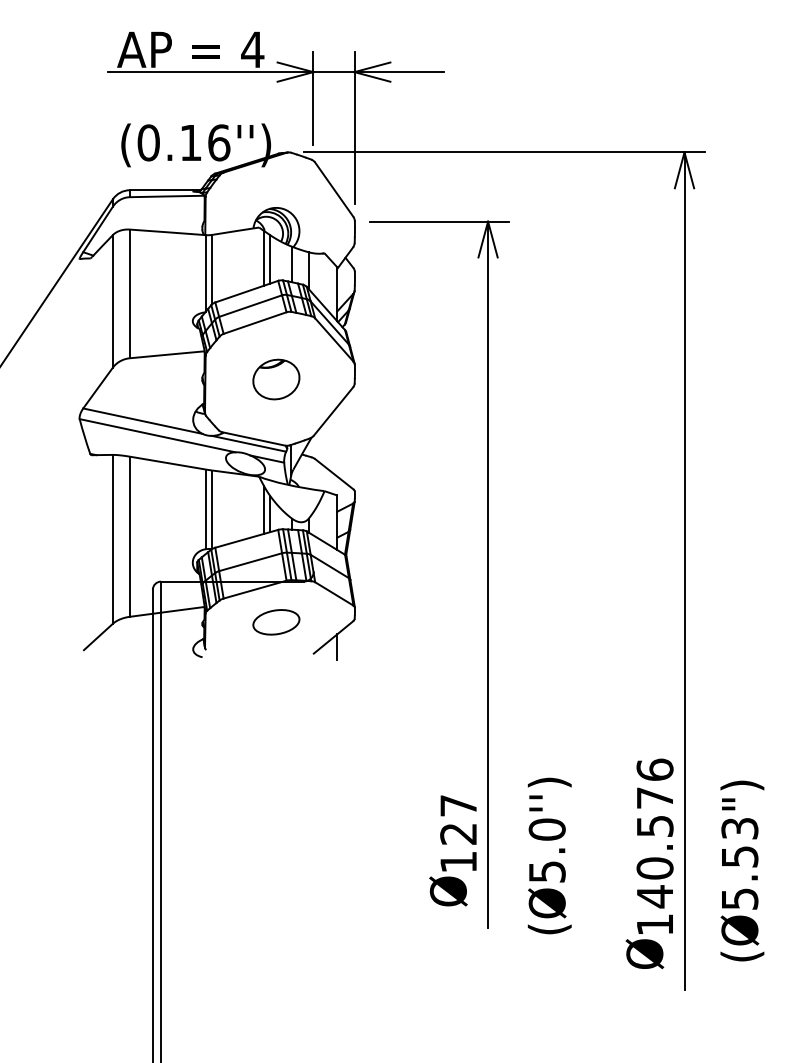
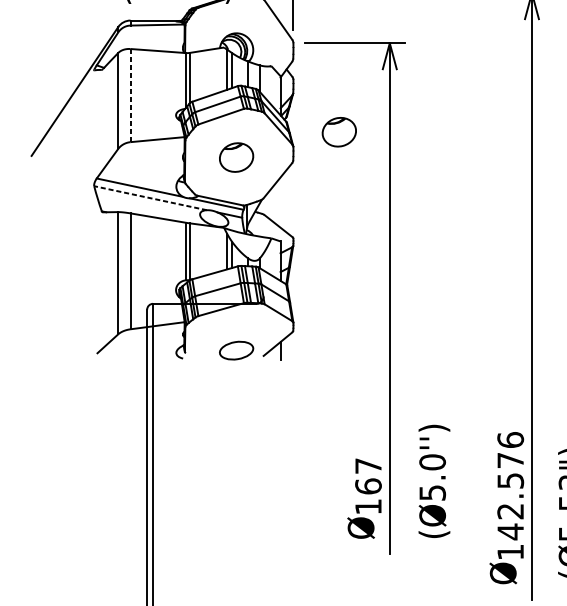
line: (129, 294) -> (130, 96), solid -> dashed
part: (418, 344) -> (339, 132), added
line: (157, 435) -> (150, 198), solid -> dashed
part: (276, 622) -> (236, 350), moved
text: (458, 833) -> (368, 486), 127 -> 167
text: (549, 855) -> (434, 481), moved
text: (654, 868) -> (510, 511), 140.576 -> 142.576

